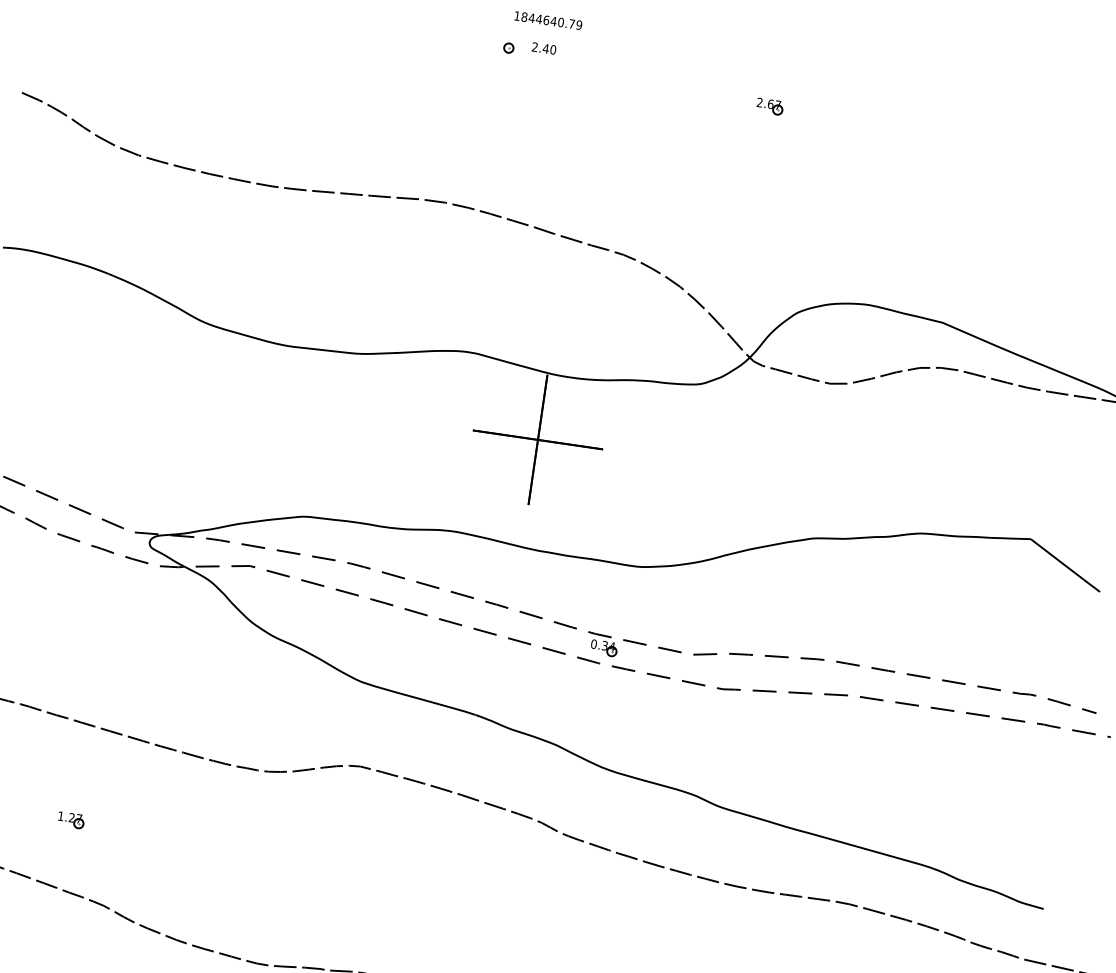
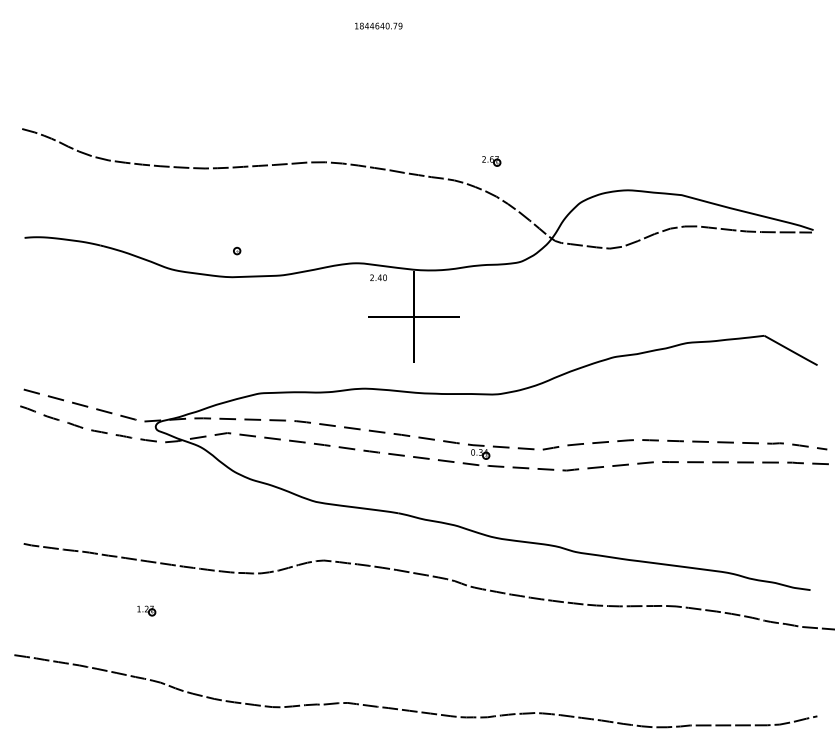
part: (509, 47) -> (237, 250), moved
text: (544, 48) -> (378, 277), moved
part: (769, 107) -> (491, 161), moved
part: (71, 819) -> (146, 610), moved

